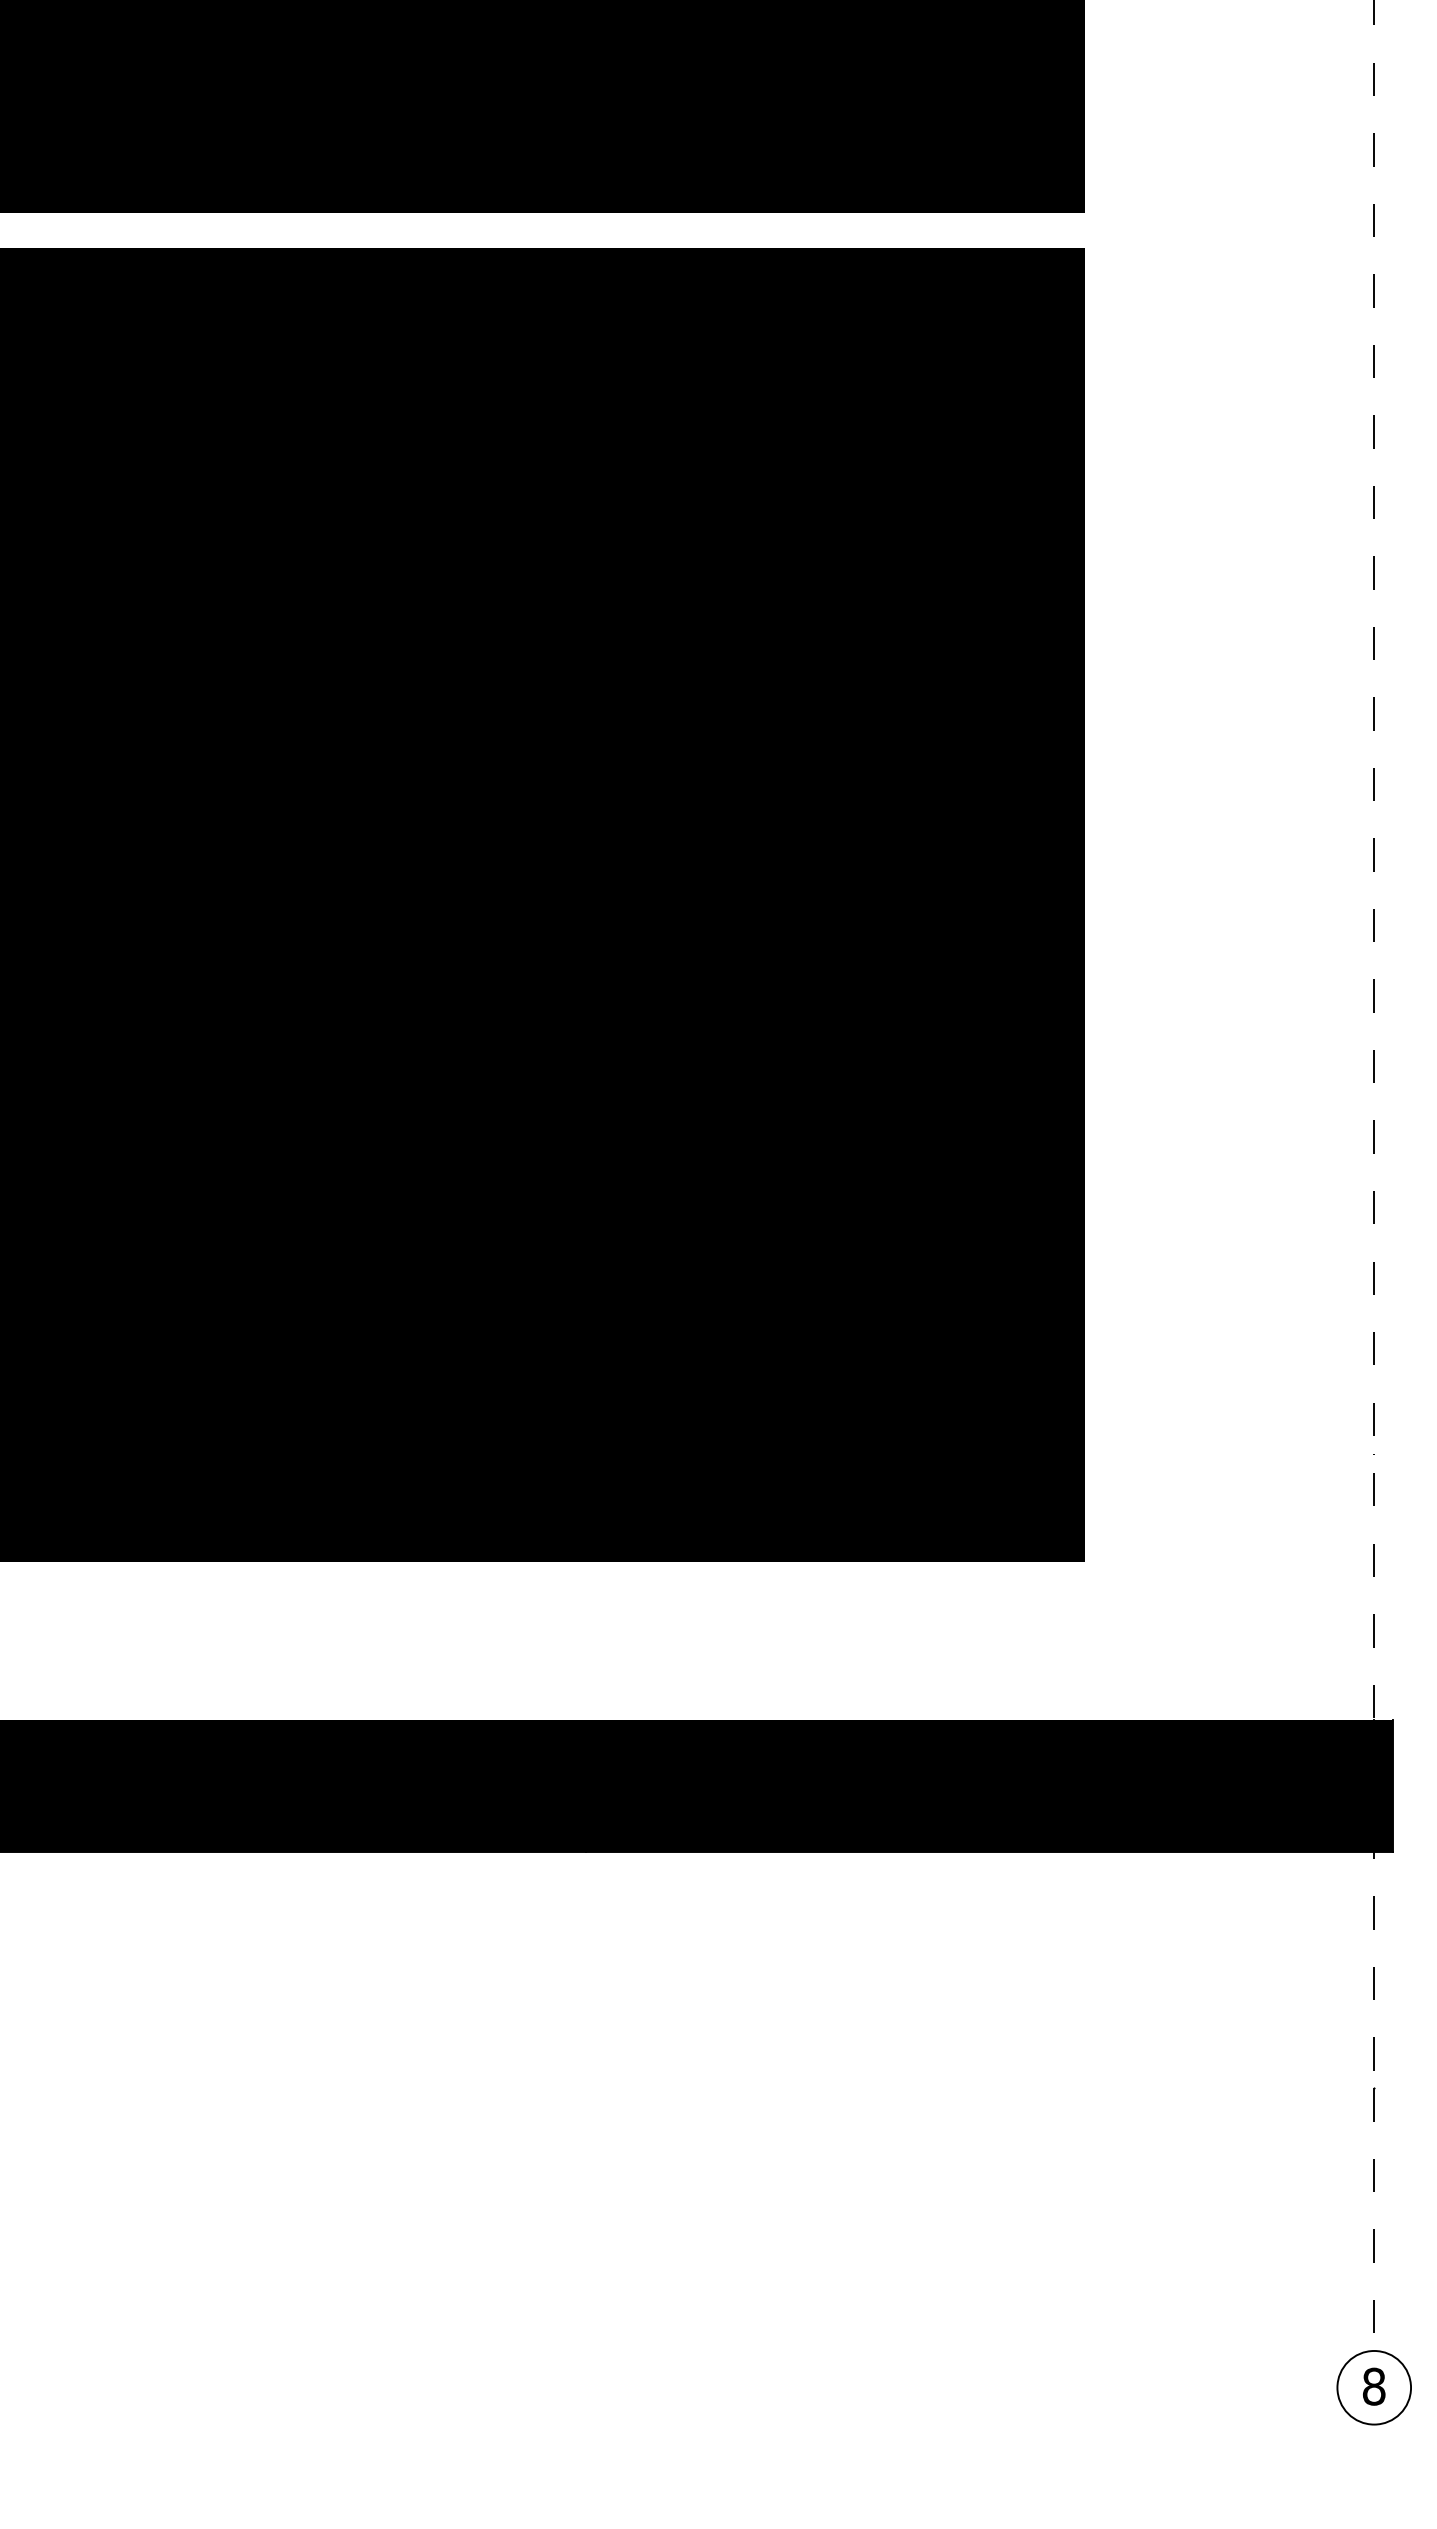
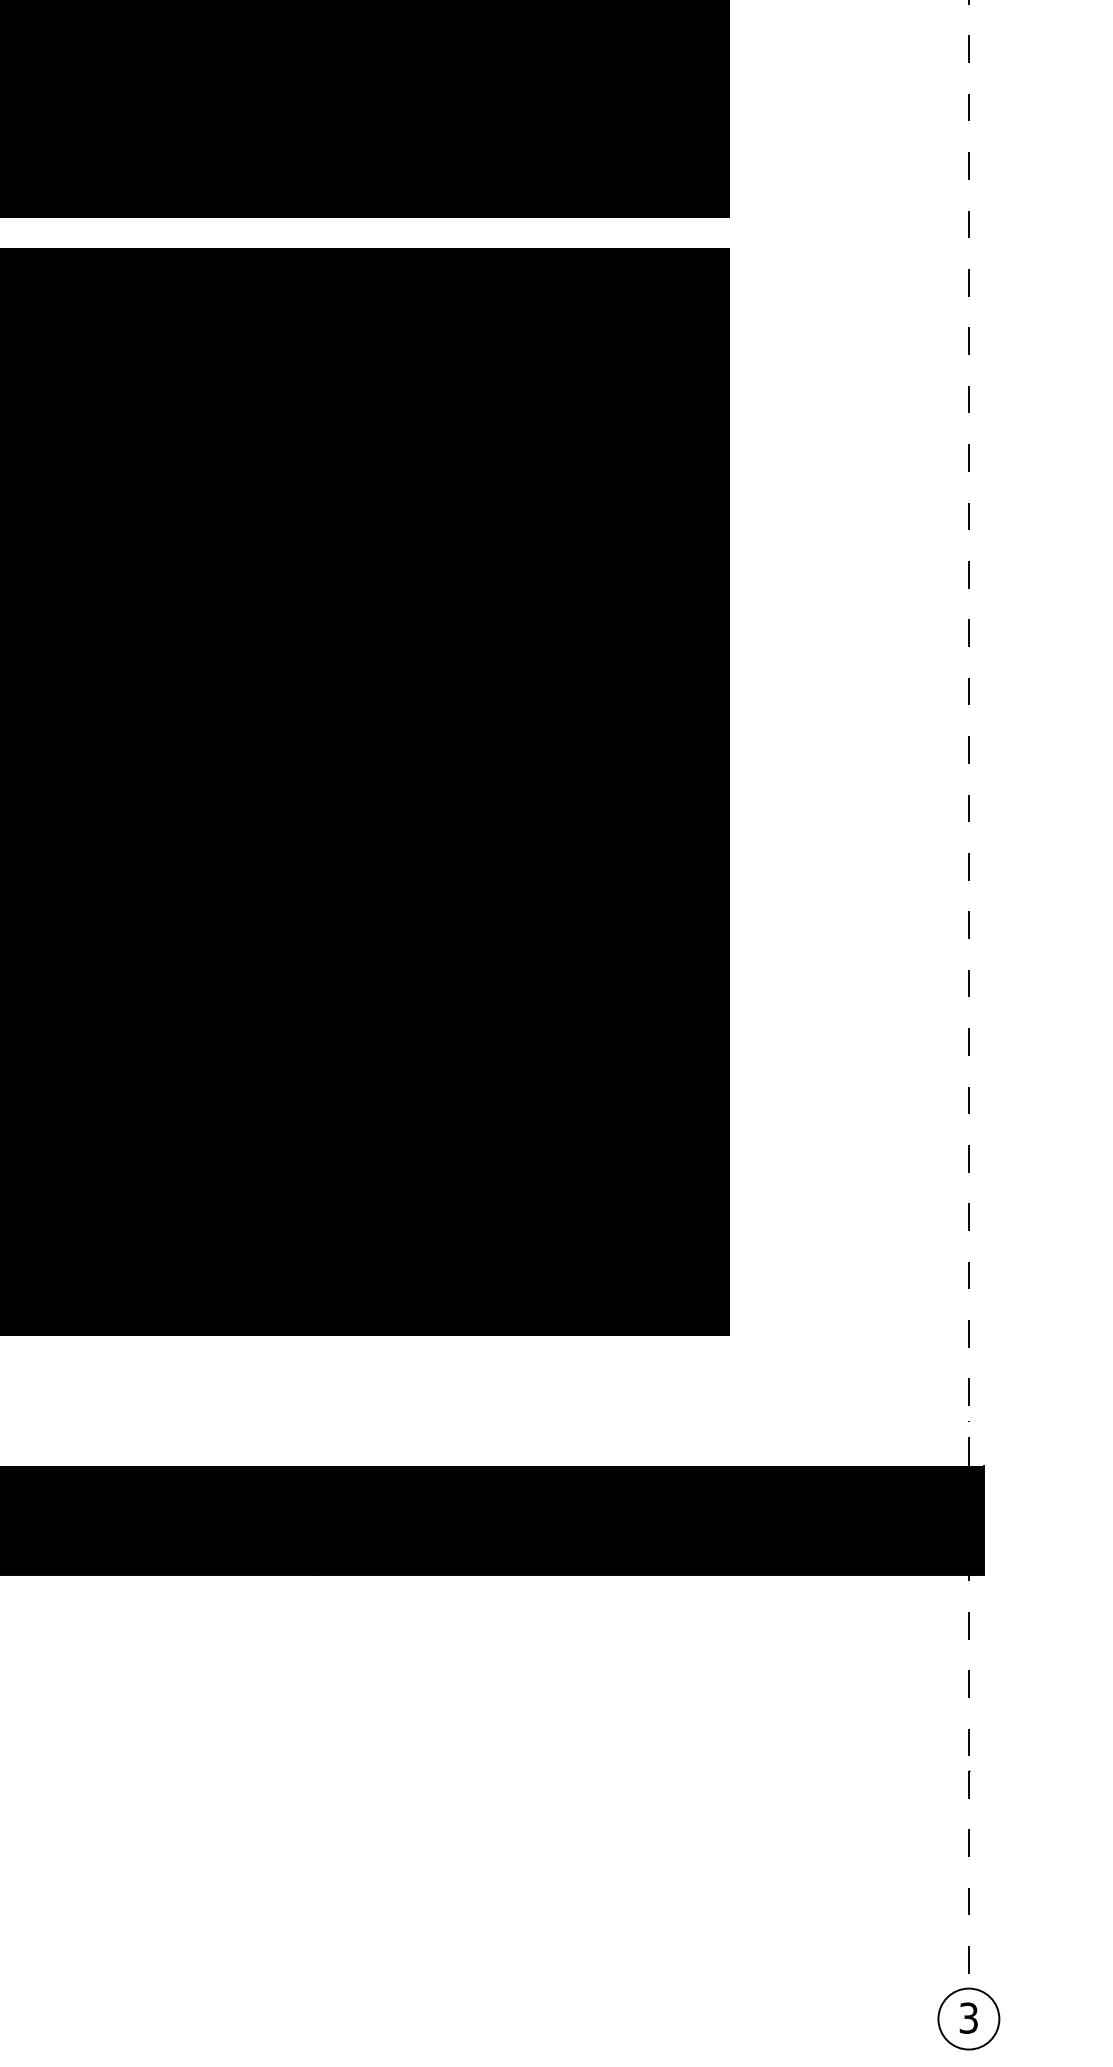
text: (1374, 2386) -> (969, 2018), 8 -> 3

